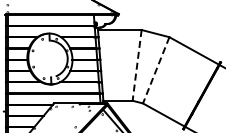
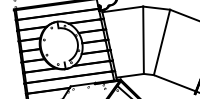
line: (137, 65) -> (143, 40), dashed -> solid
line: (156, 70) -> (162, 42), dashed -> solid

